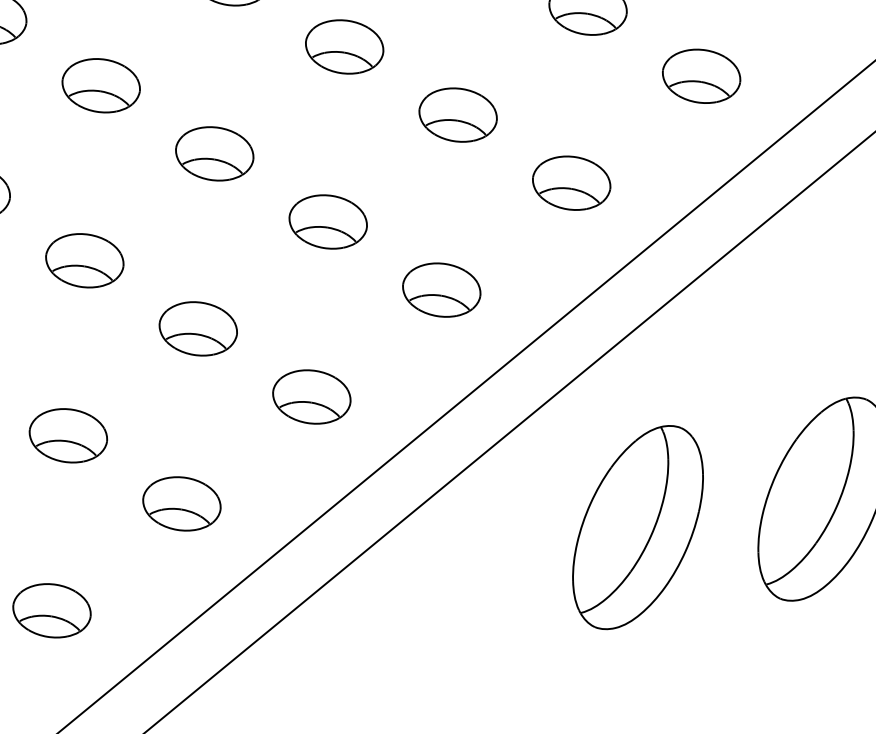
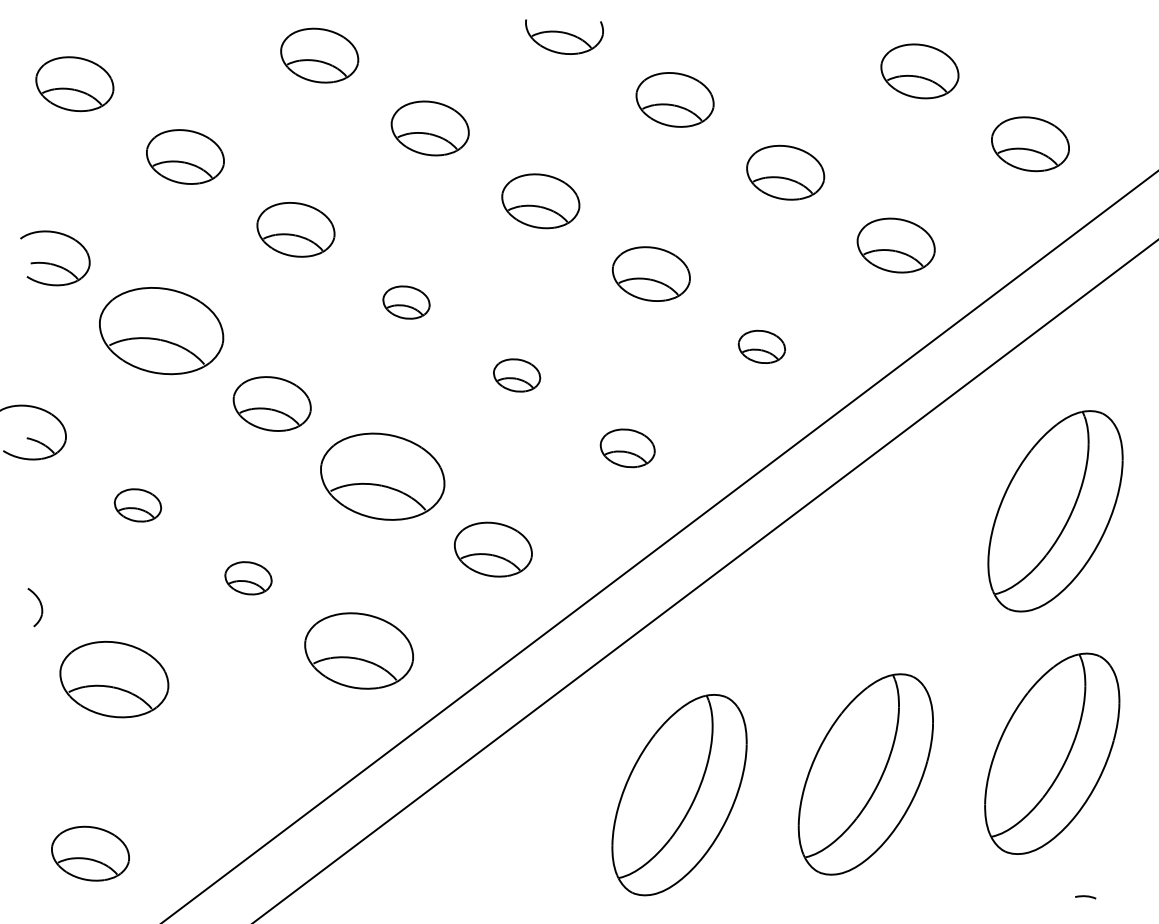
part: (344, 46) -> (406, 302), size x0.6
part: (701, 75) -> (761, 346), size x0.6
part: (101, 86) -> (161, 331), size x1.6
part: (457, 115) -> (516, 375), size x0.6
part: (571, 183) -> (627, 448), size x0.7
part: (327, 221) -> (382, 476), size x1.6
part: (84, 260) -> (137, 505), size x0.6
part: (198, 329) -> (248, 578), size x0.6
part: (311, 396) -> (358, 650), size x1.4
part: (67, 435) -> (113, 679), size x1.4
part: (181, 504) -> (224, 752), removed

